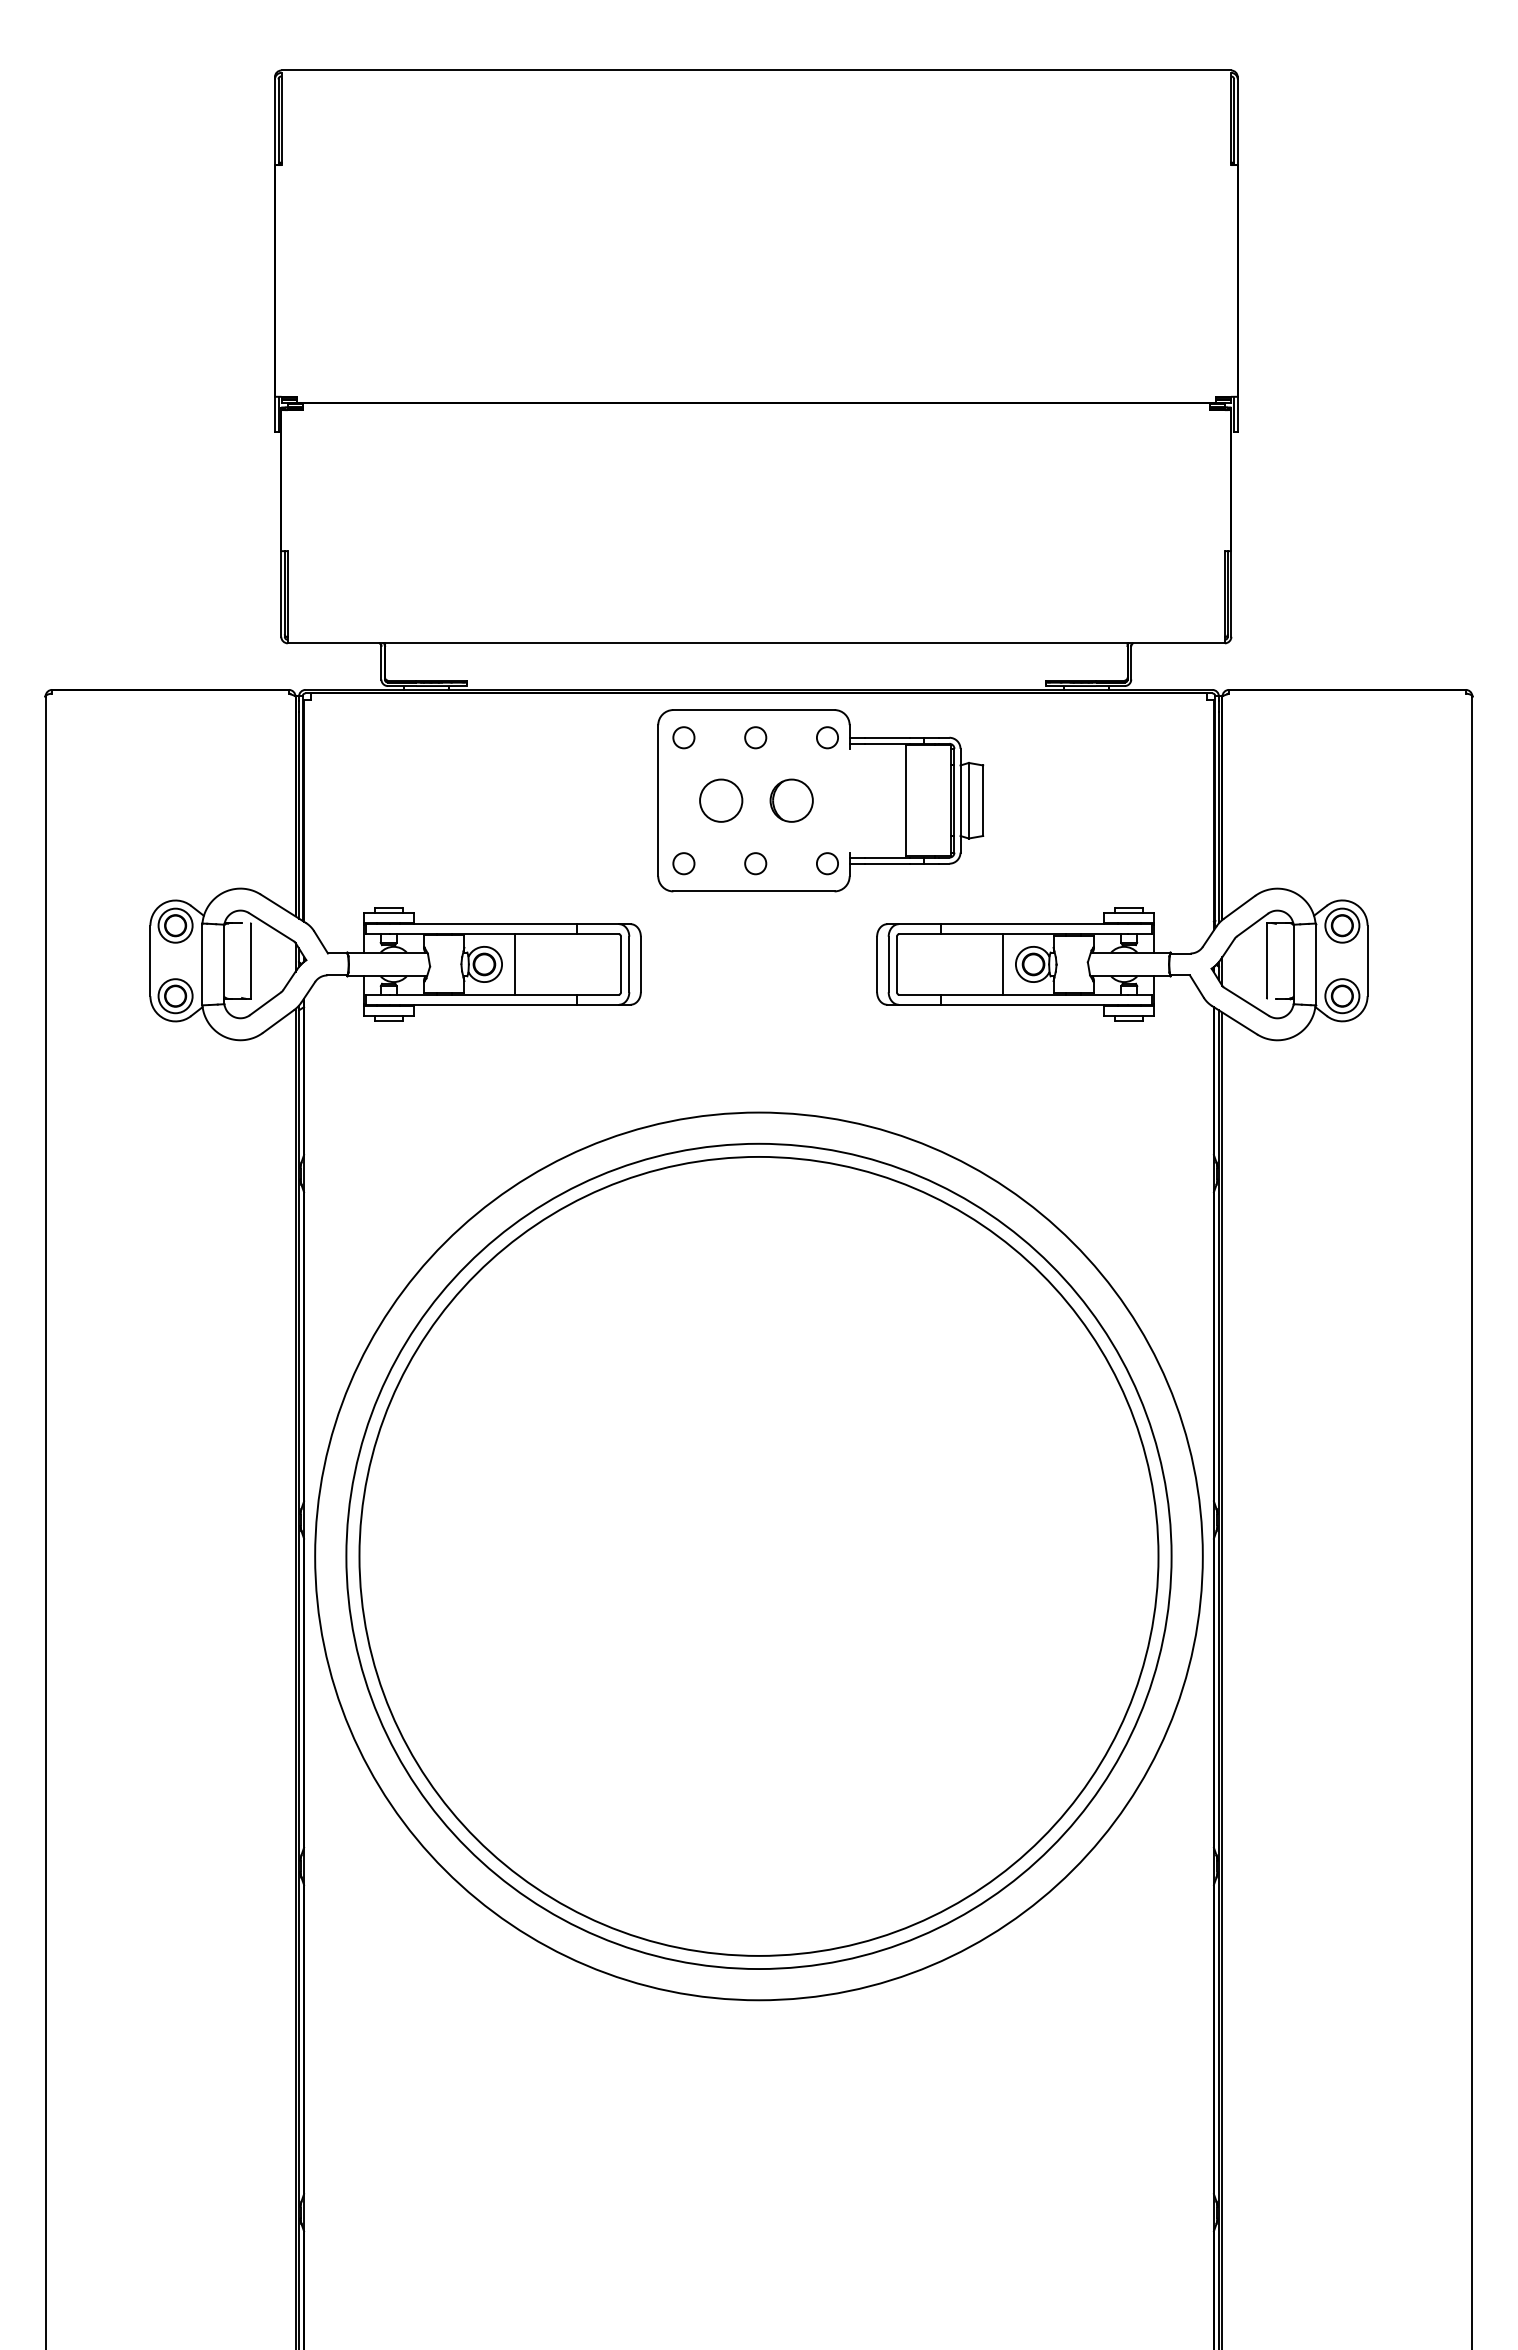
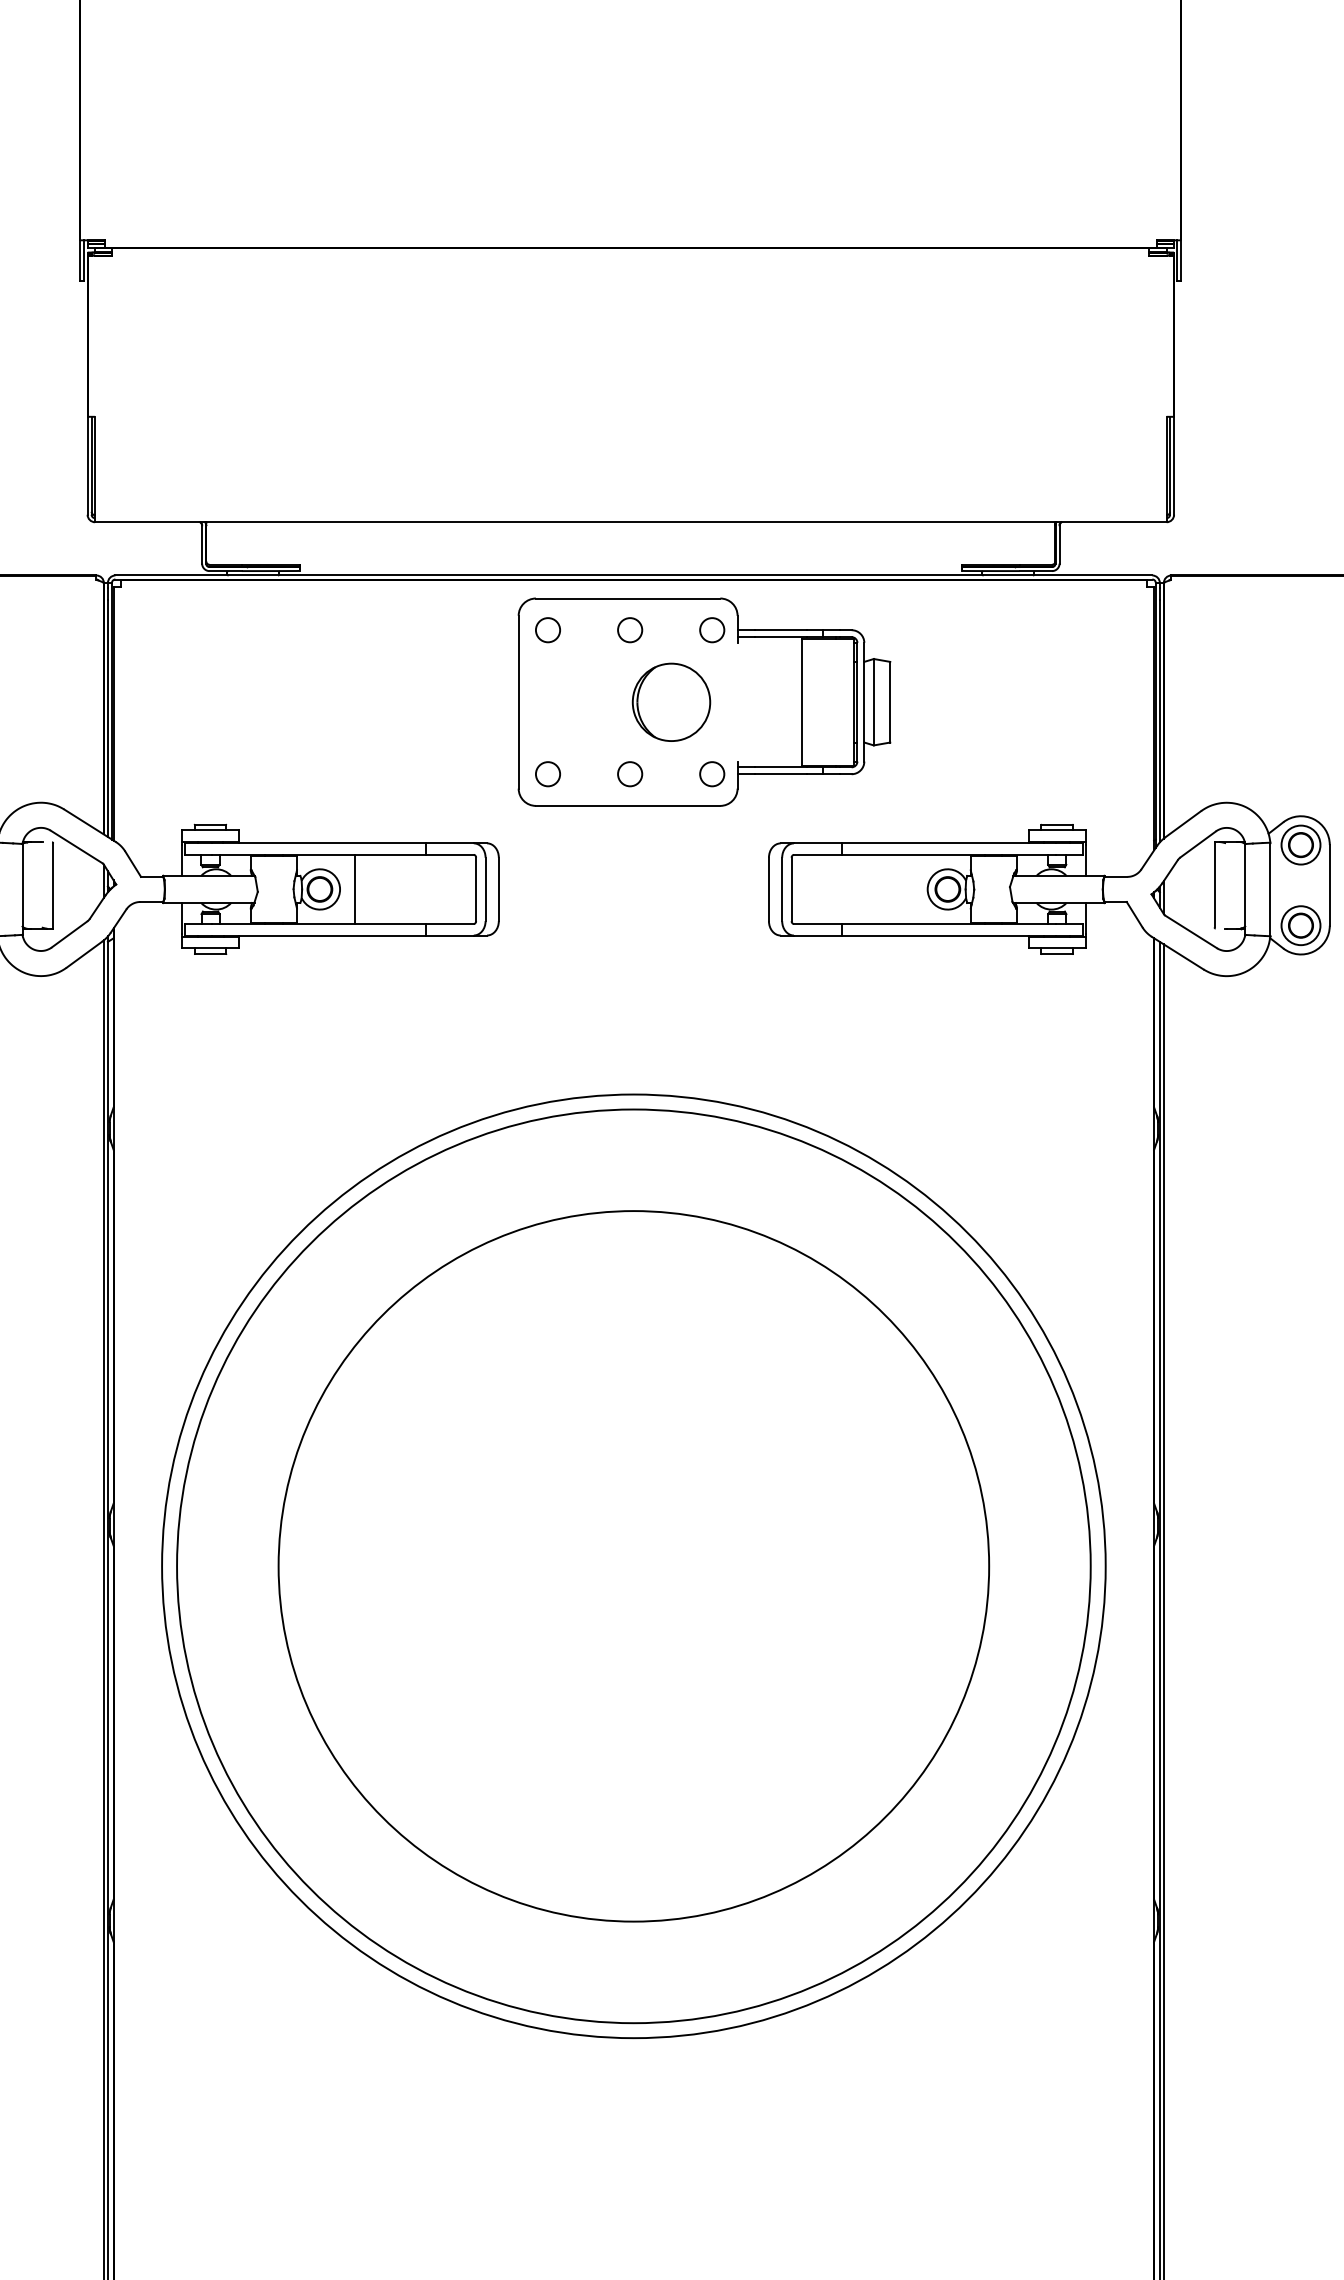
circle: (721, 800) -> (591, 701), removed
part: (791, 800) -> (671, 701), size x1.6
line: (1003, 964) -> (913, 889), removed
circle: (758, 1556) -> (633, 1566), size x0.7

